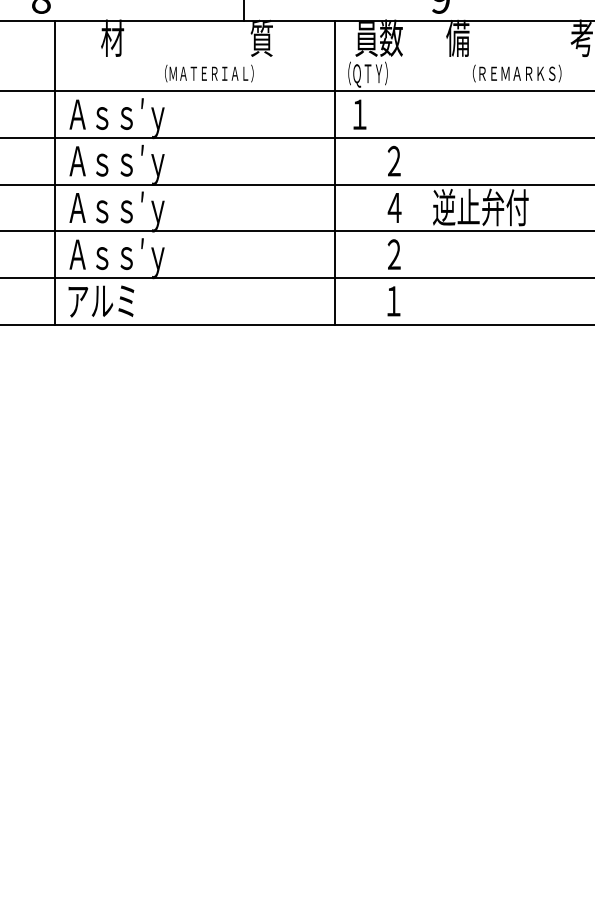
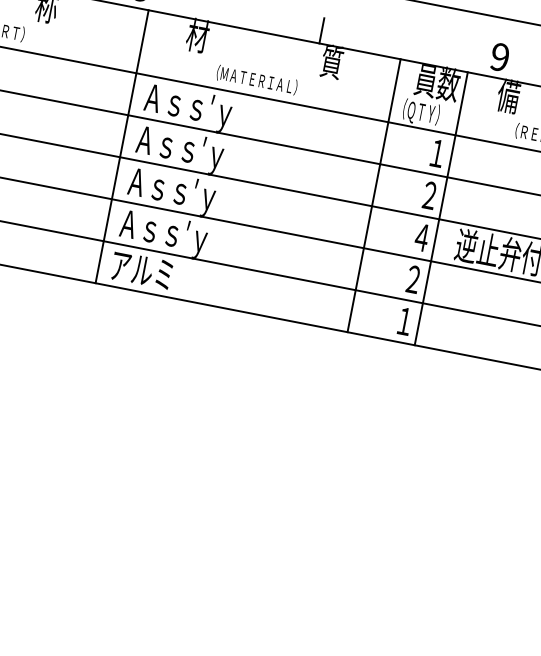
text: (209, 73) -> (257, 80), moved
text: (359, 114) -> (437, 153), moved
line: (409, 172) -> (441, 208), added

